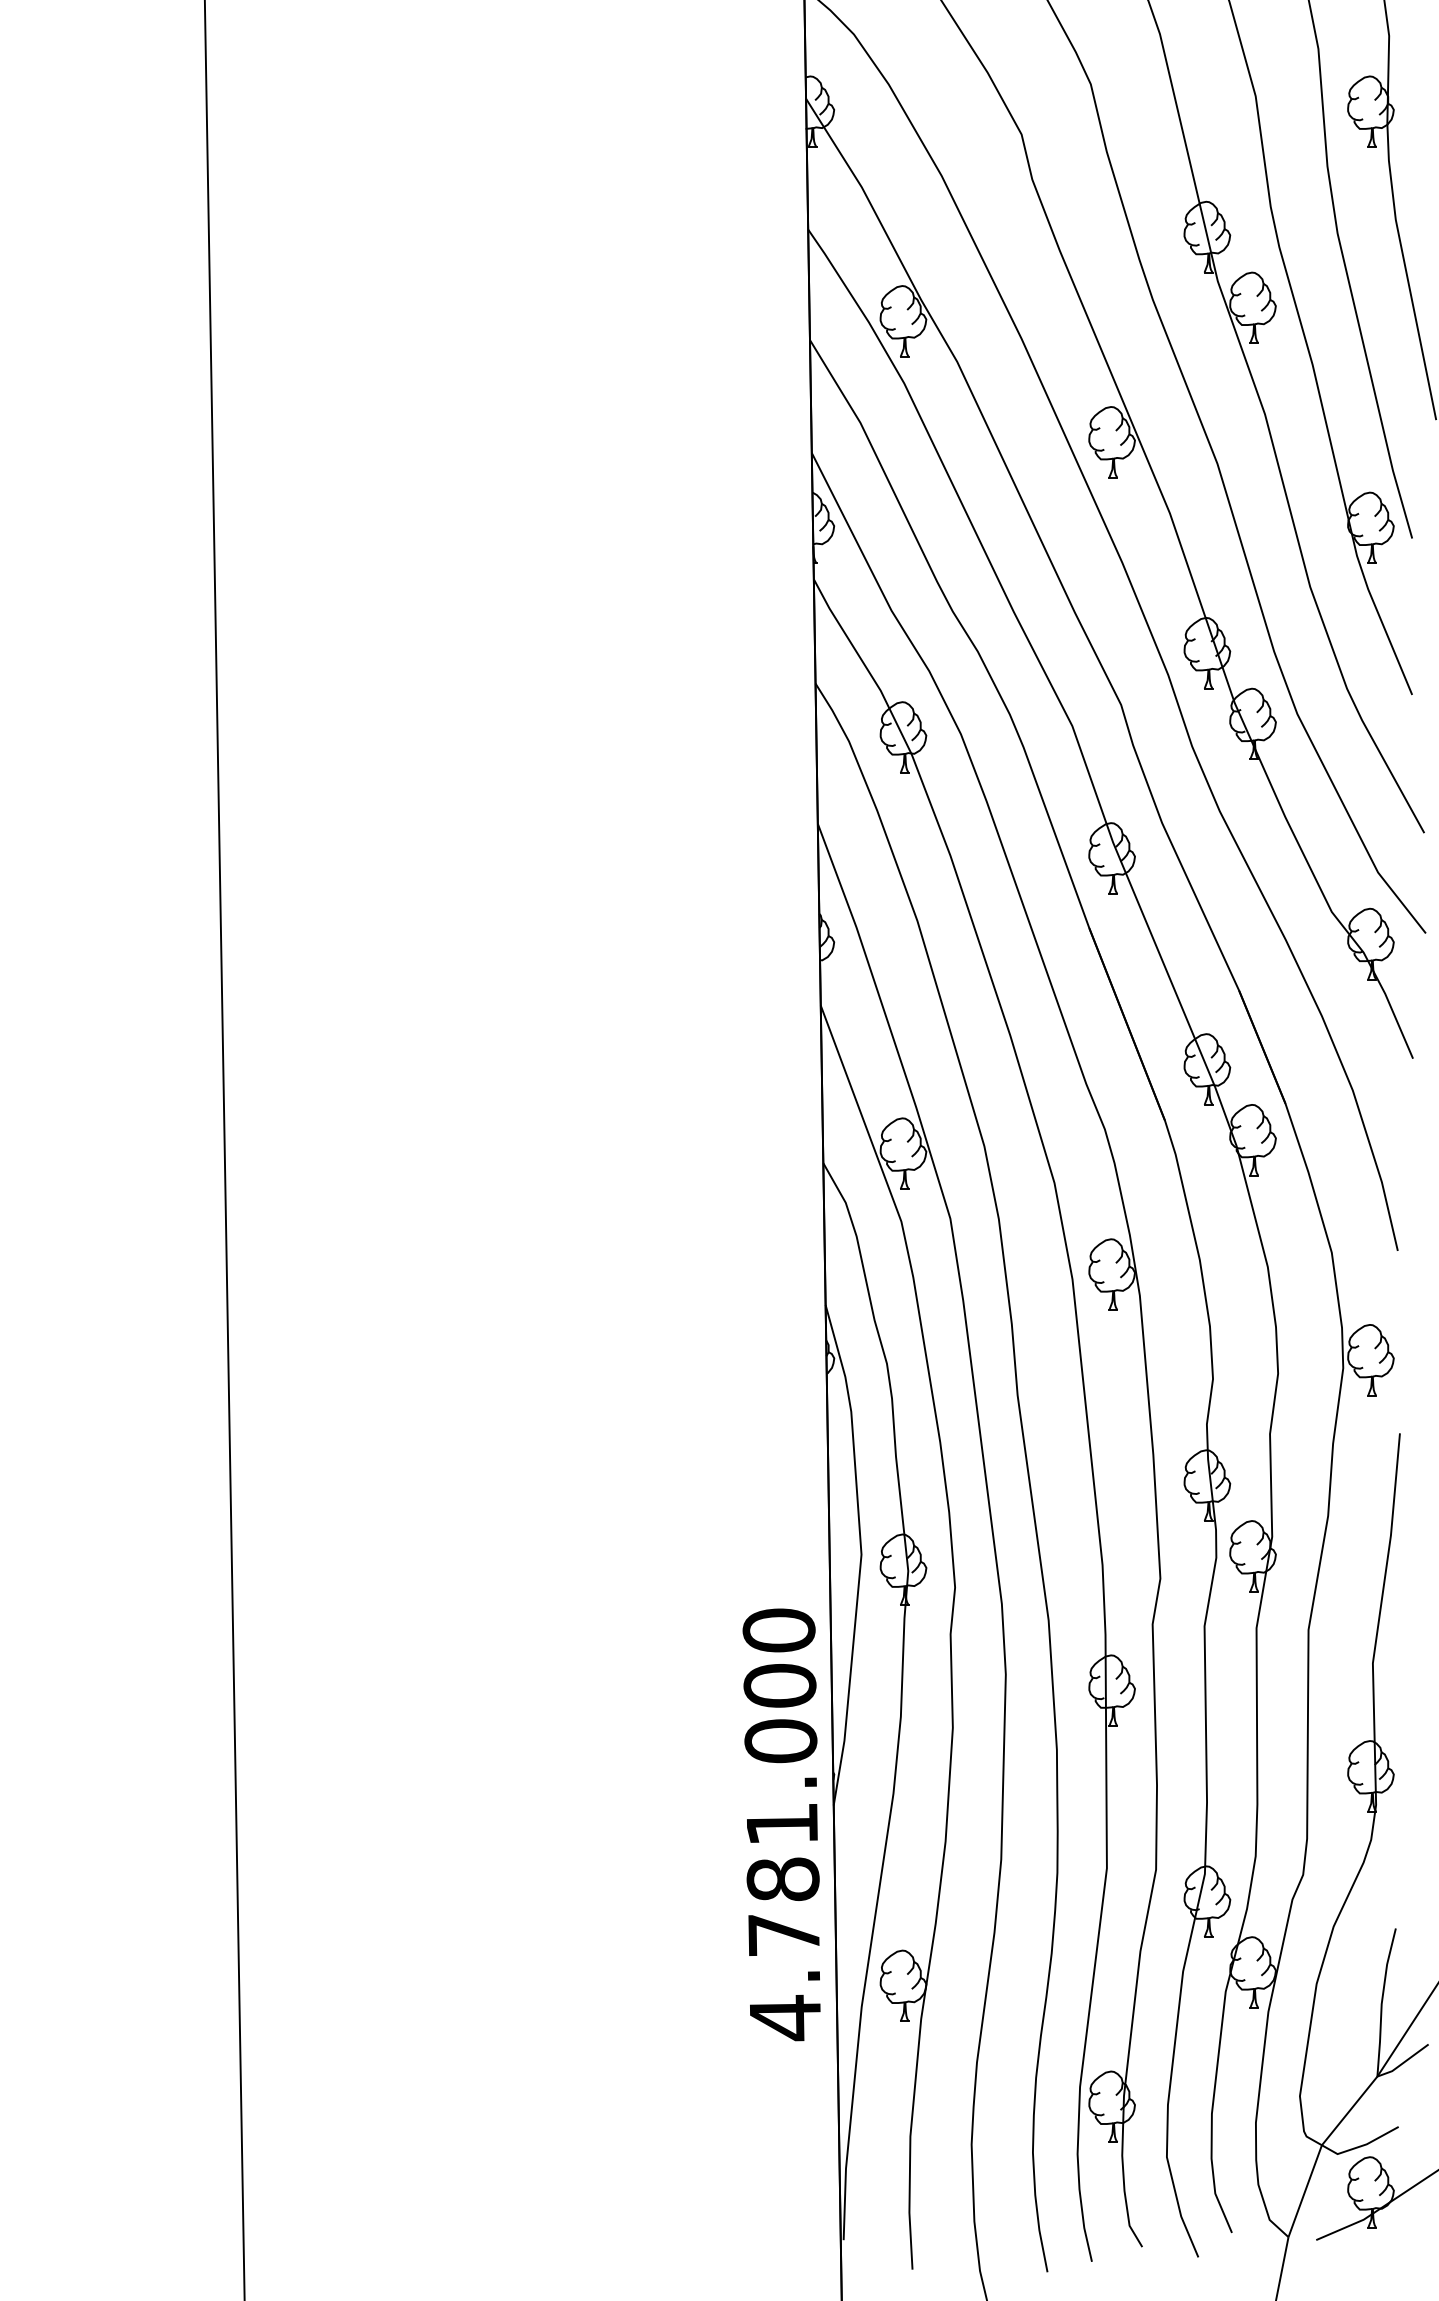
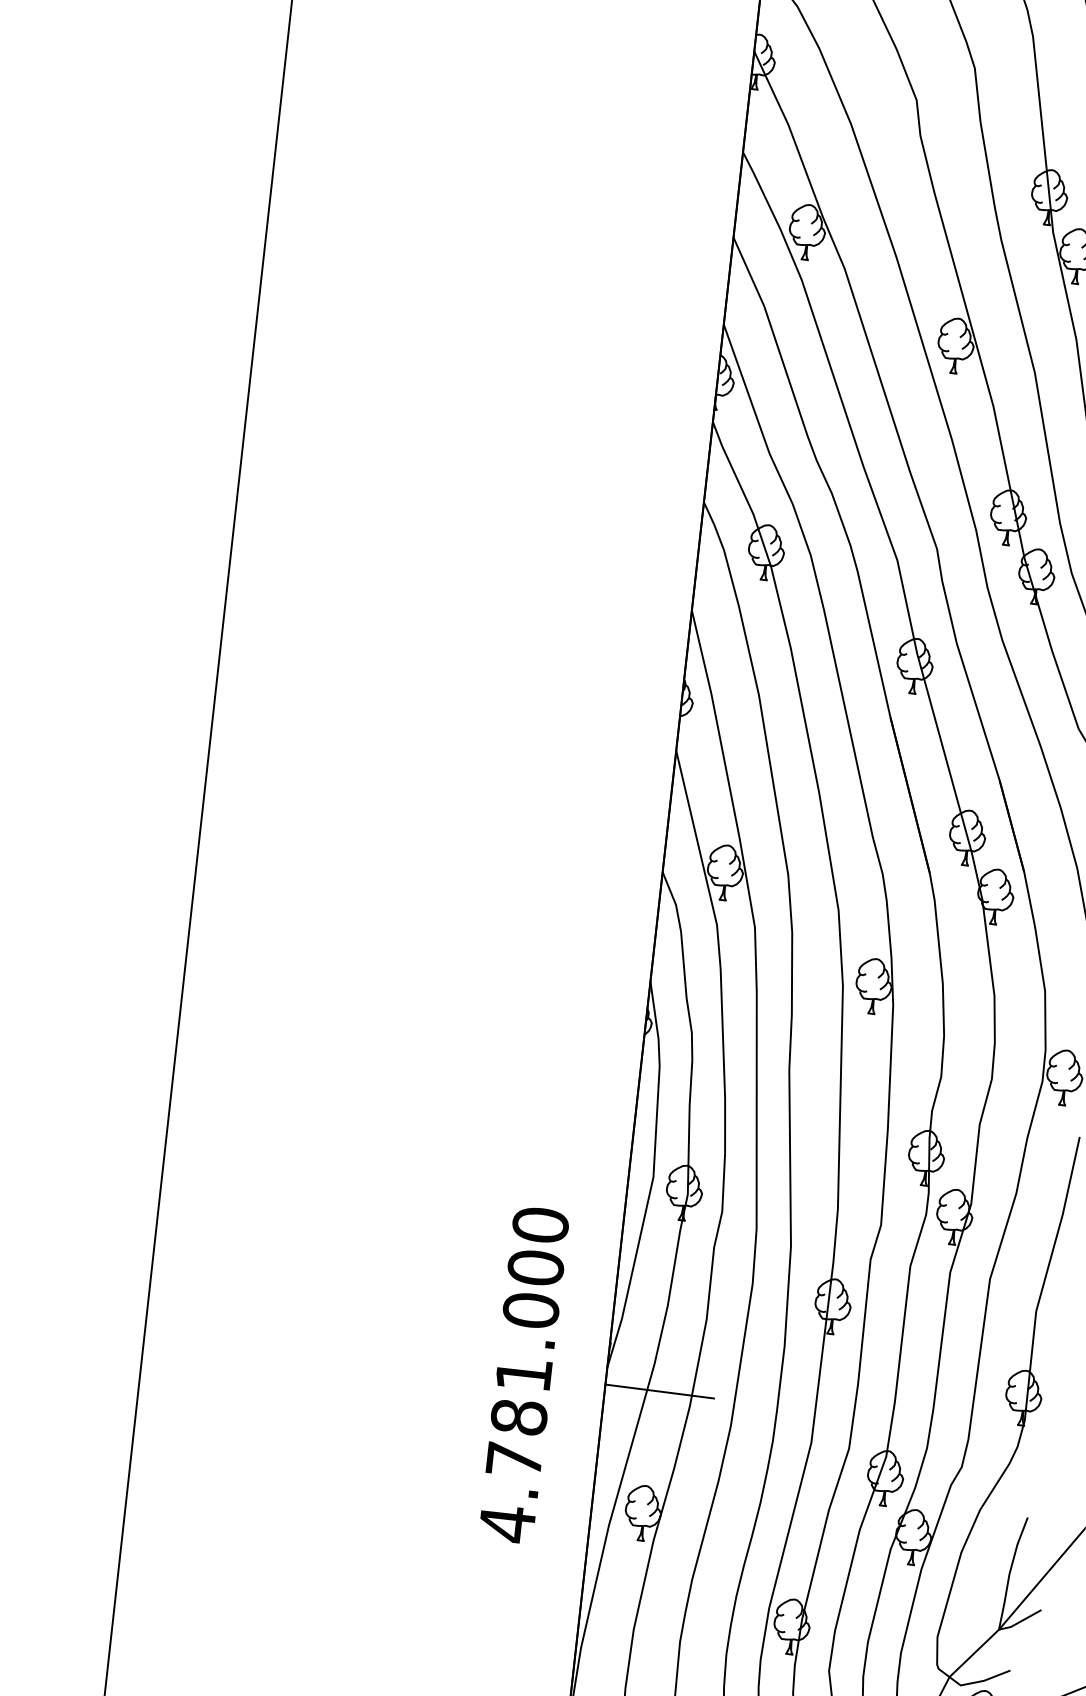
text: (781, 1824) -> (523, 1374), moved
line: (904, 1827) -> (659, 1391), added

